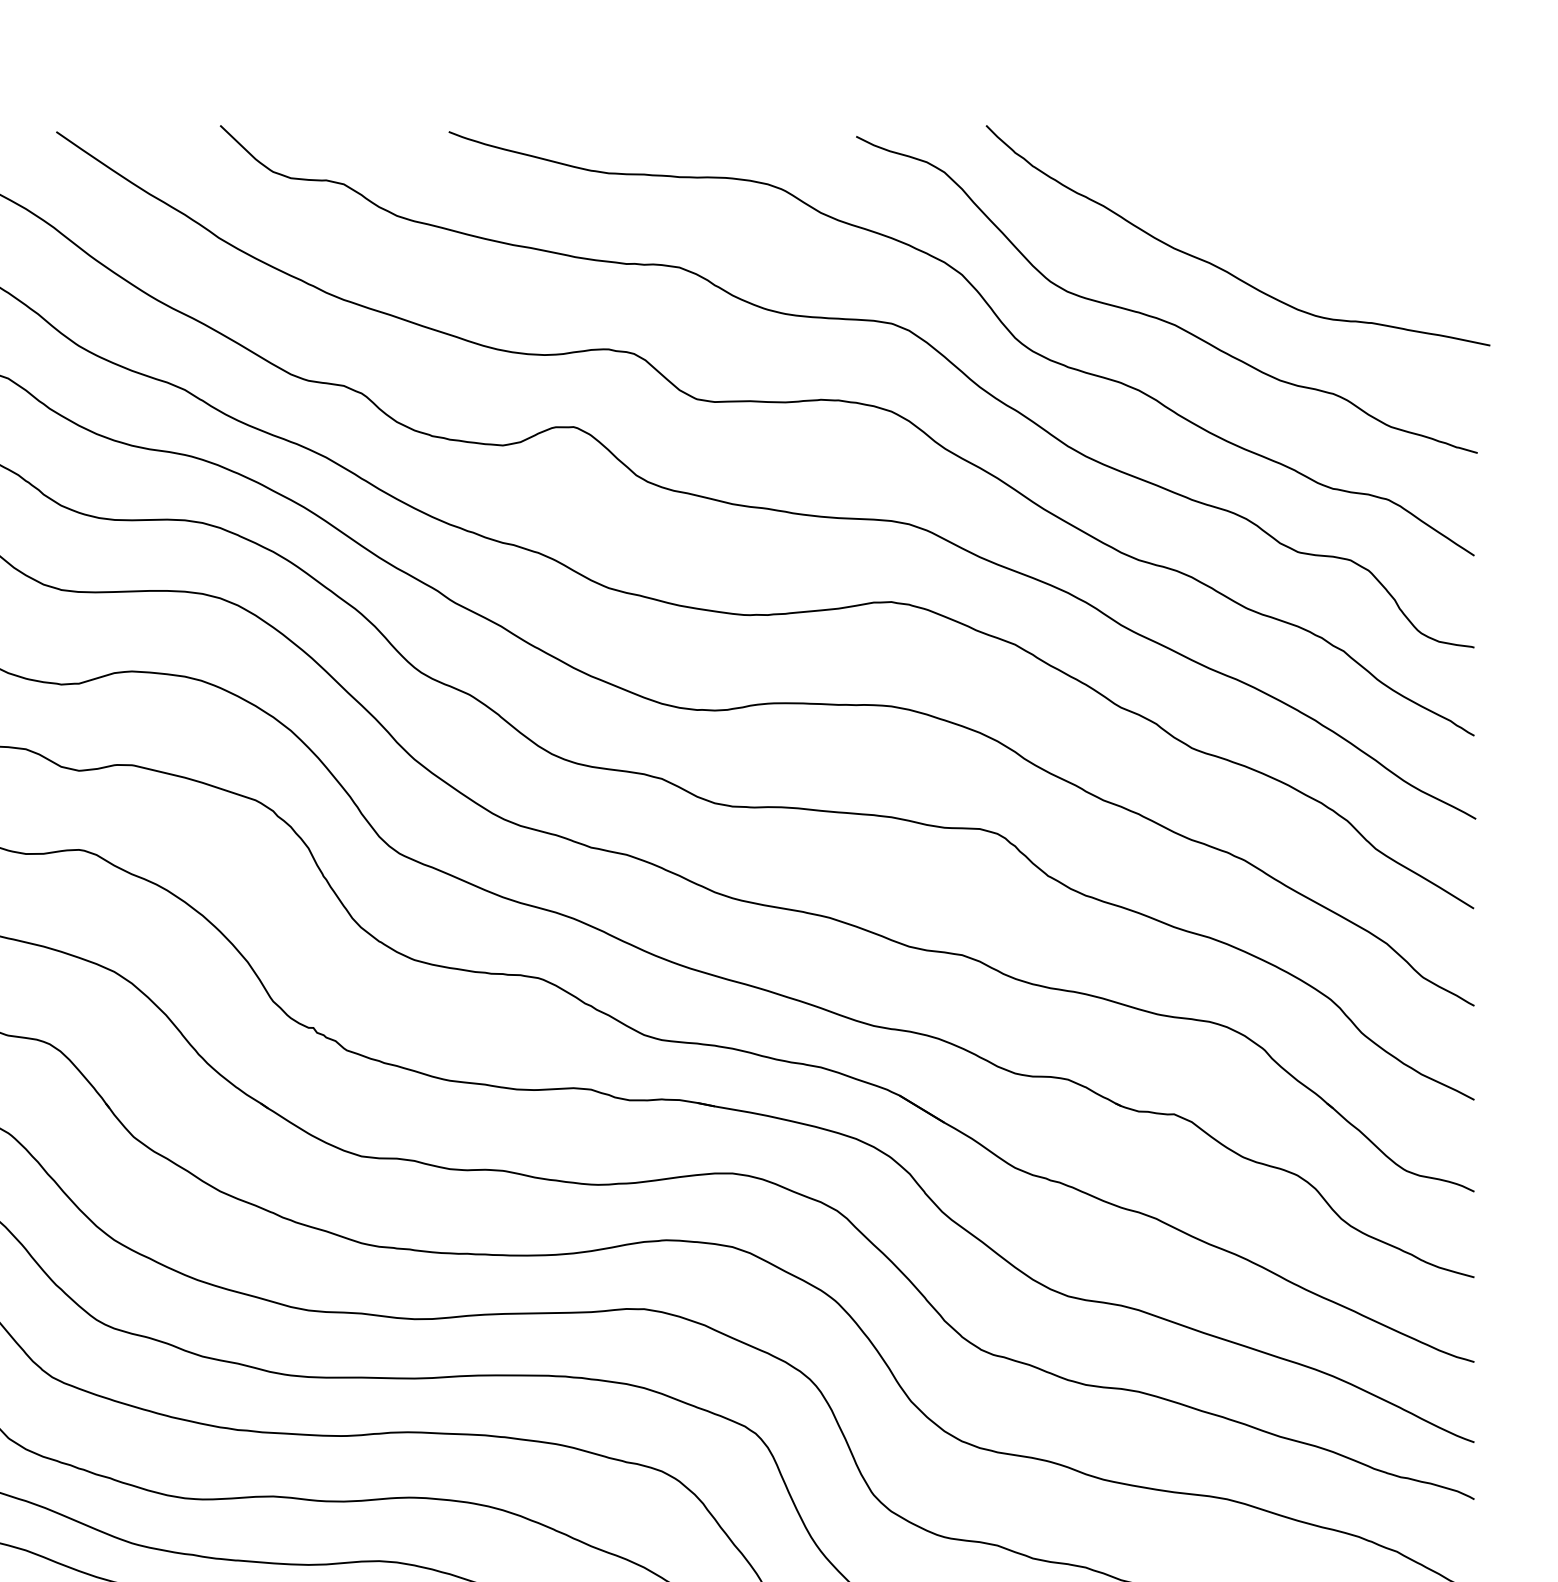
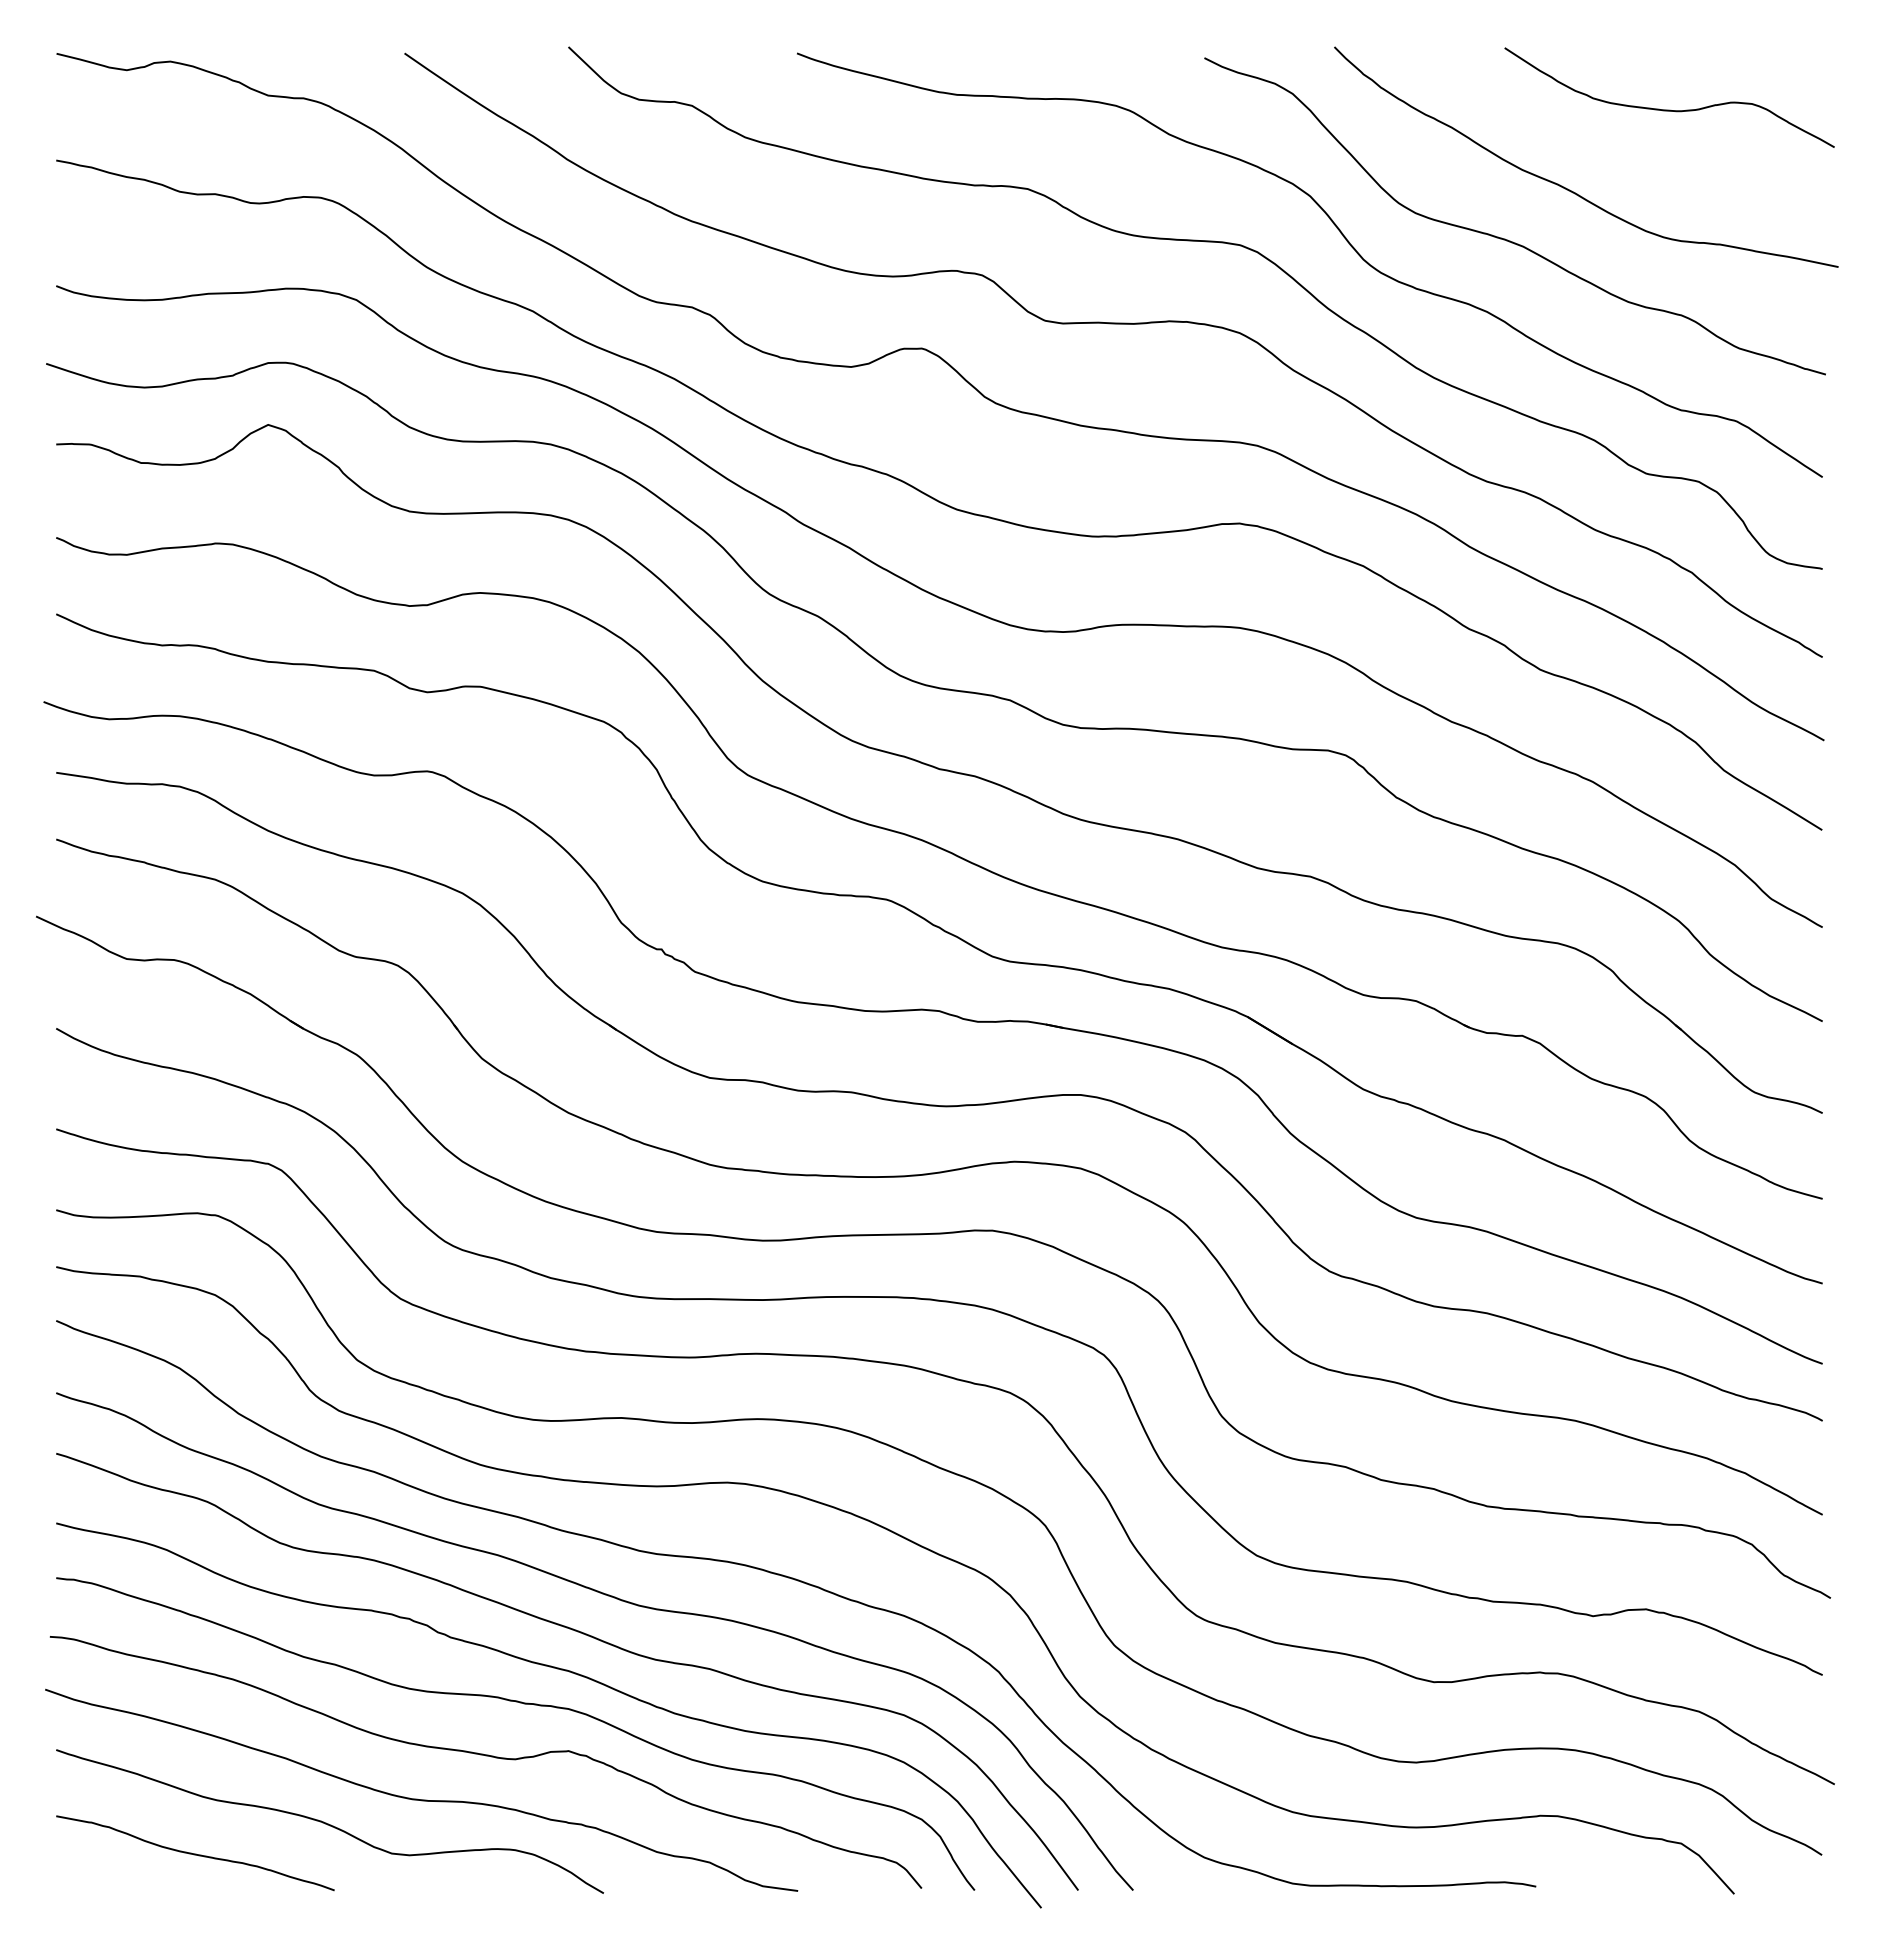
curve: (1321, 188) -> (1669, 109), added

